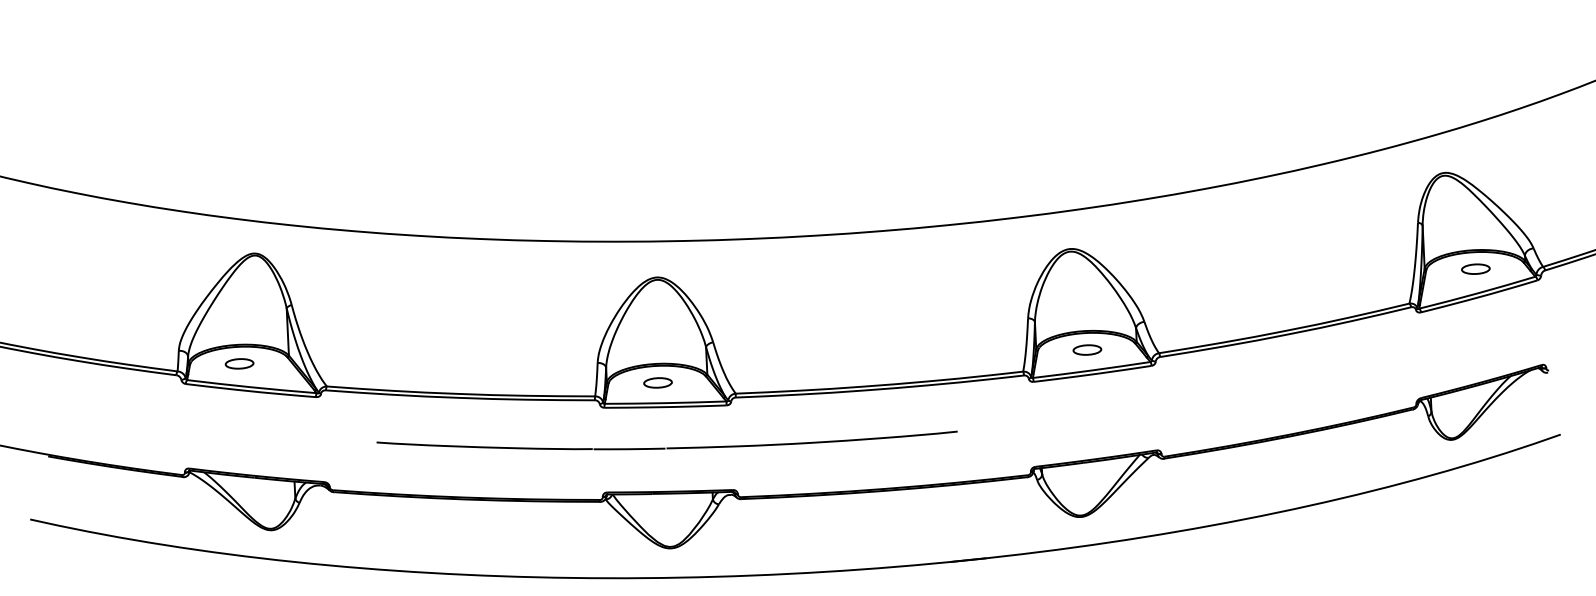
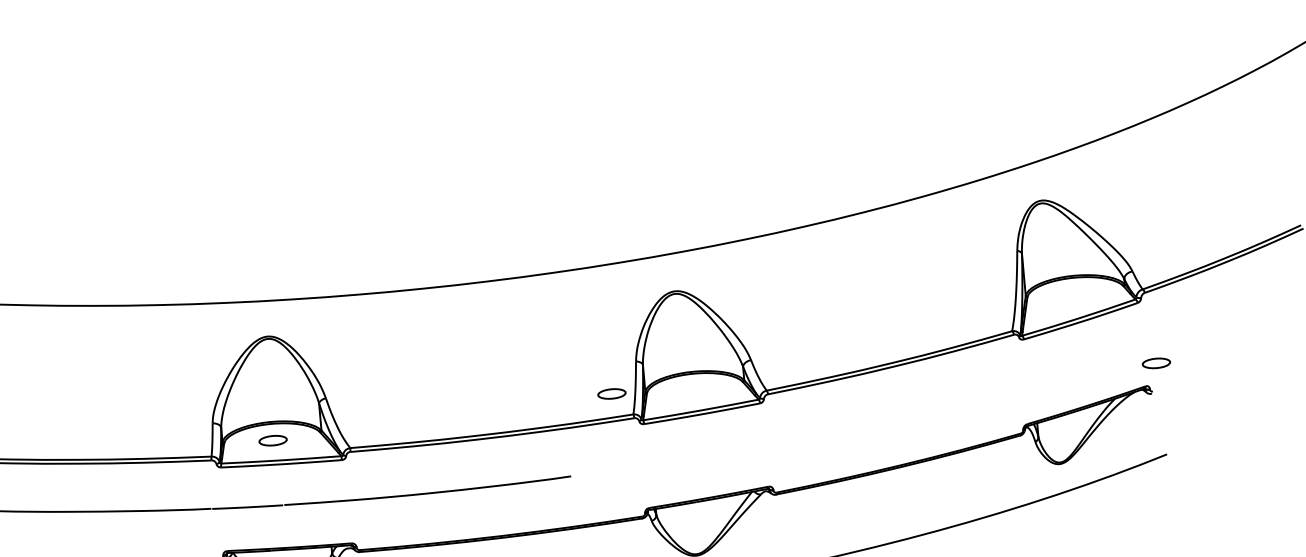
part: (1475, 268) -> (1156, 362), moved
part: (1087, 349) -> (612, 393), moved

